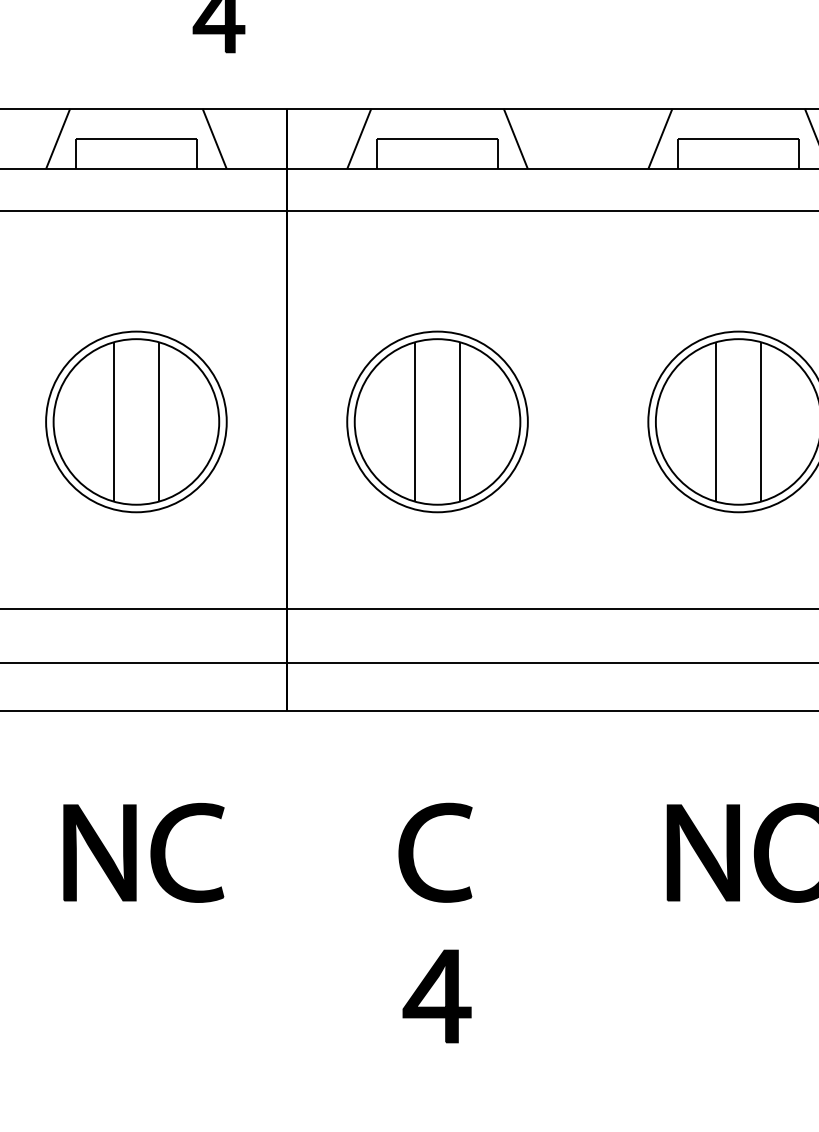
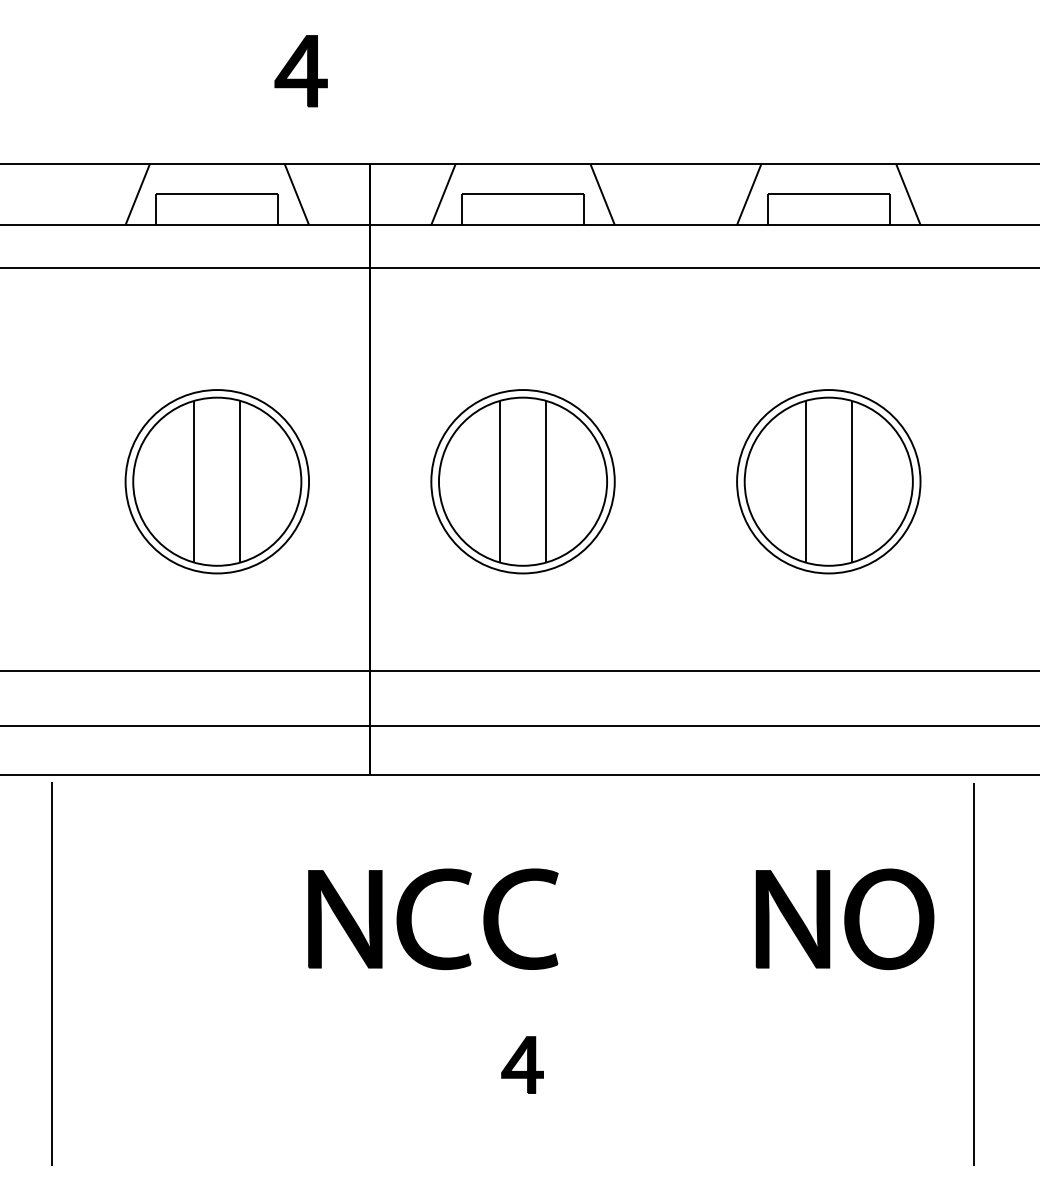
part: (136, 853) -> (382, 919), moved
part: (436, 995) -> (522, 1064), size x0.6

